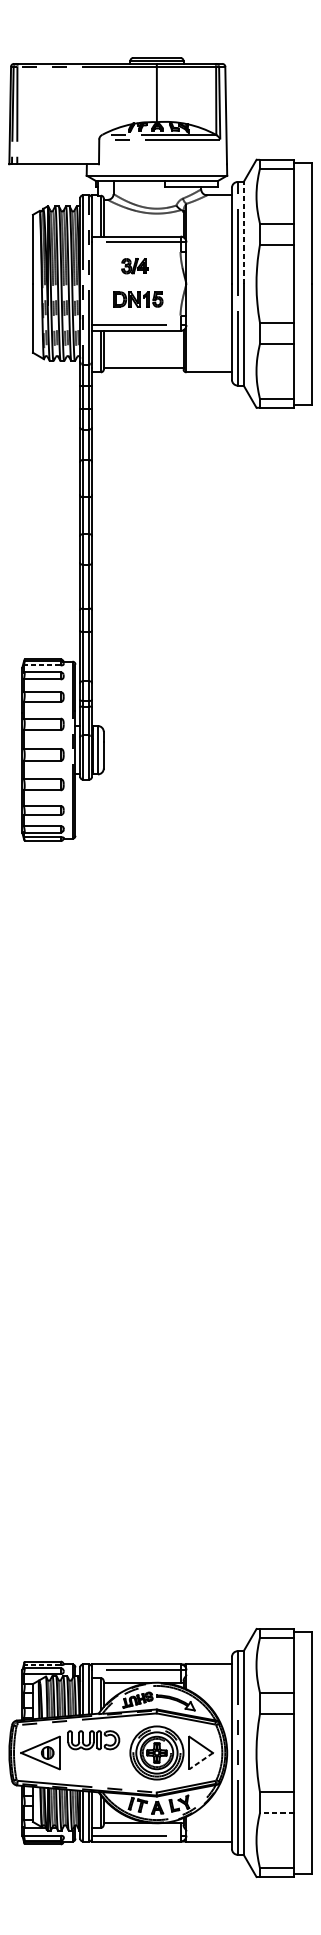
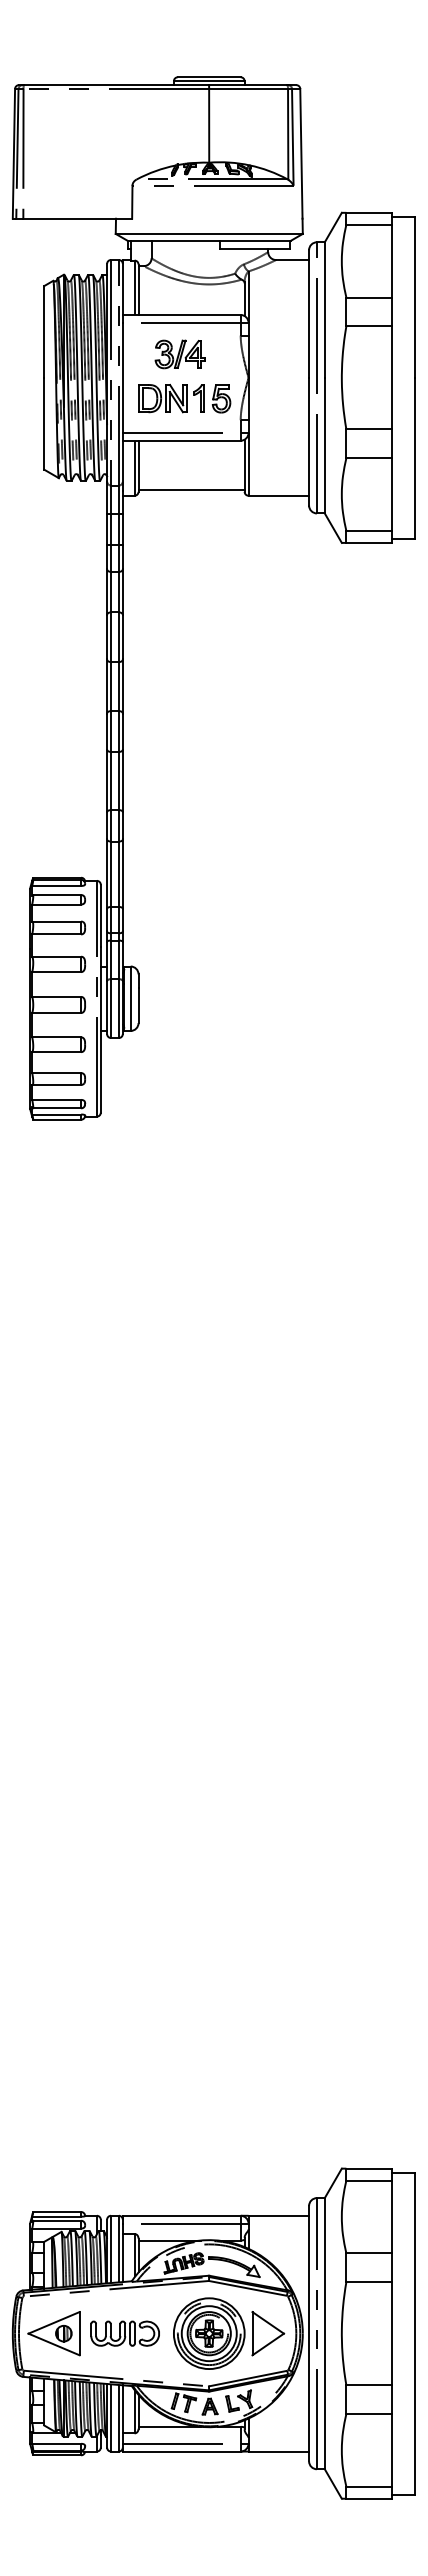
line: (243, 233) -> (324, 310), dashed -> solid
part: (134, 266) -> (179, 354), size x1.43
part: (138, 299) -> (184, 398), size x1.43
line: (42, 665) -> (56, 885), dashed -> solid
line: (42, 1664) -> (56, 2216), dashed -> solid
part: (93, 1740) -> (124, 2333), moved
line: (200, 1761) -> (267, 2344), dashed -> solid
line: (276, 1812) -> (368, 2413), dashed -> solid

